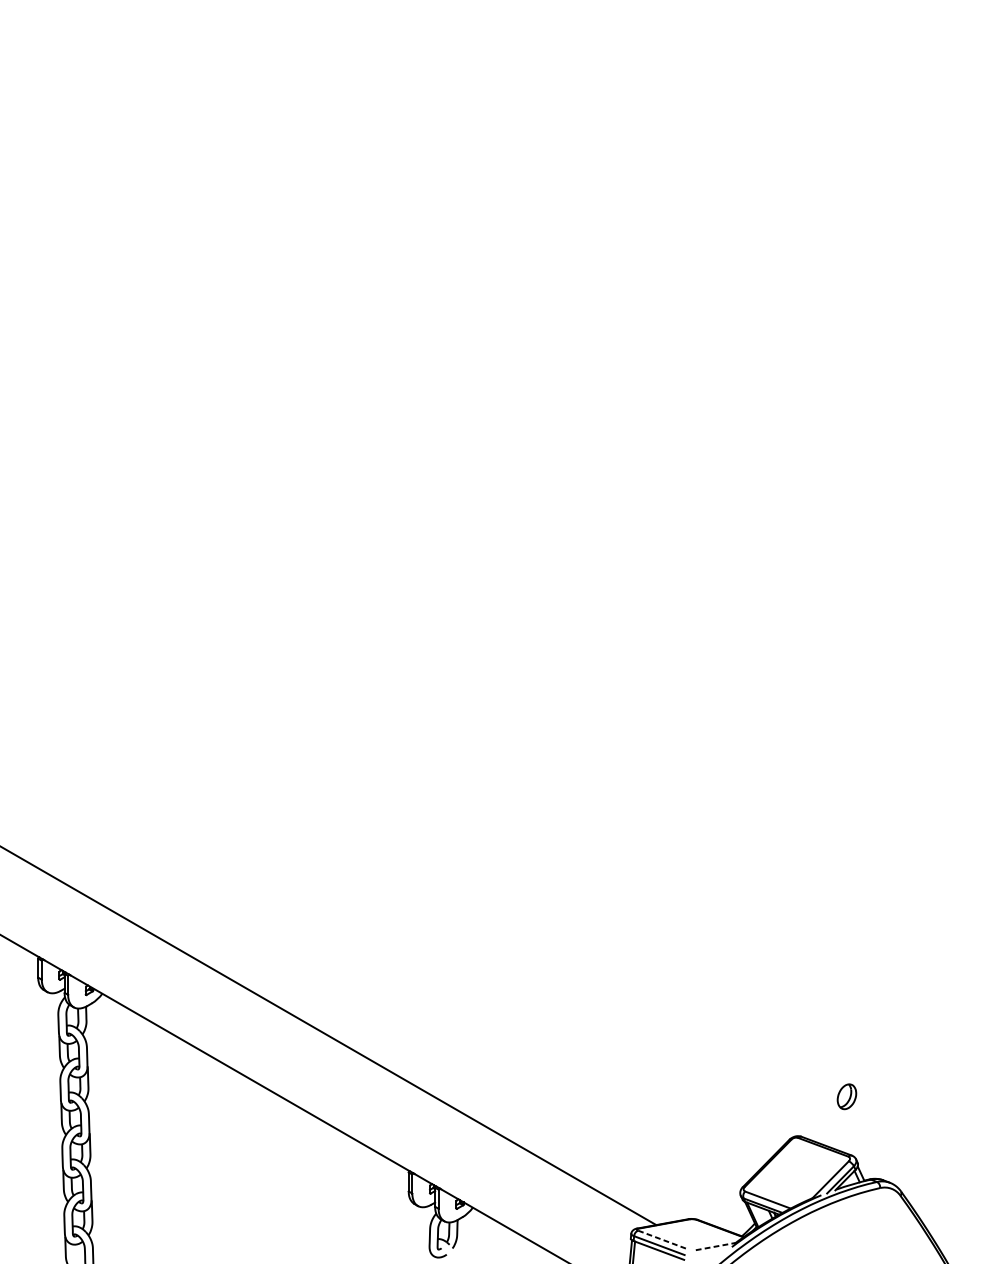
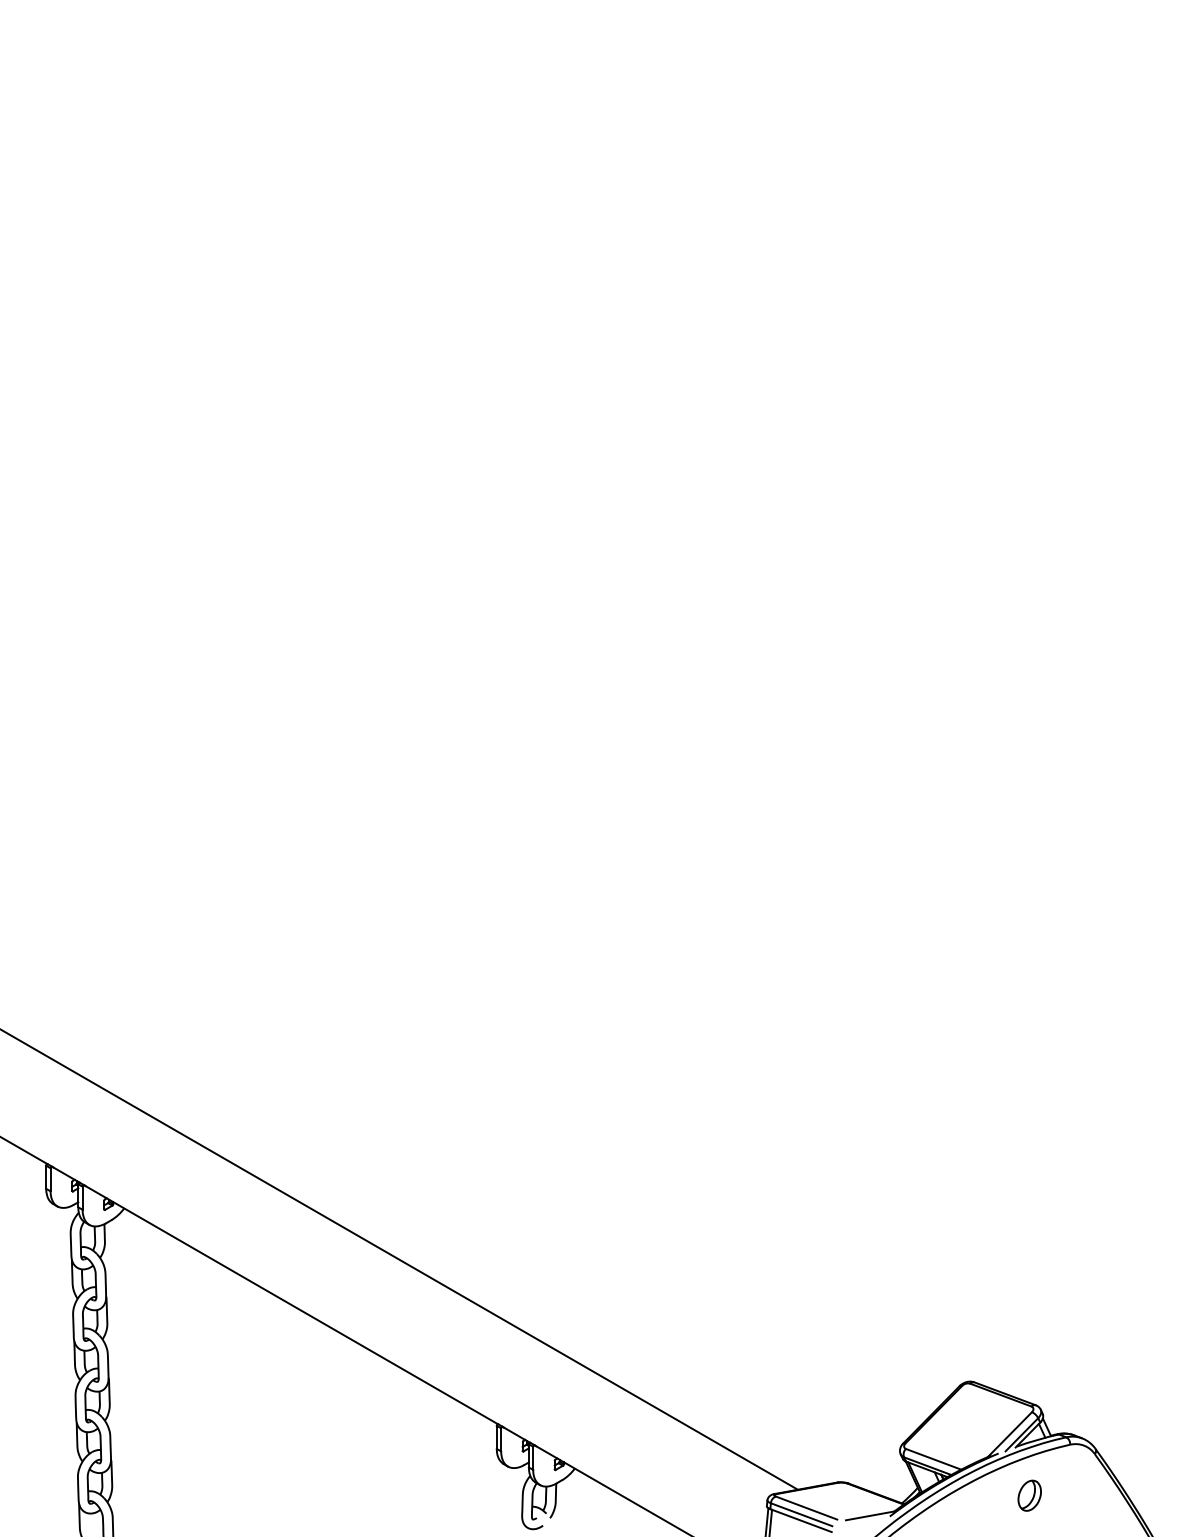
part: (846, 1096) -> (1029, 1495), moved
line: (663, 1240) -> (806, 1508), dashed -> solid
line: (716, 1246) -> (870, 1515), dashed -> solid

